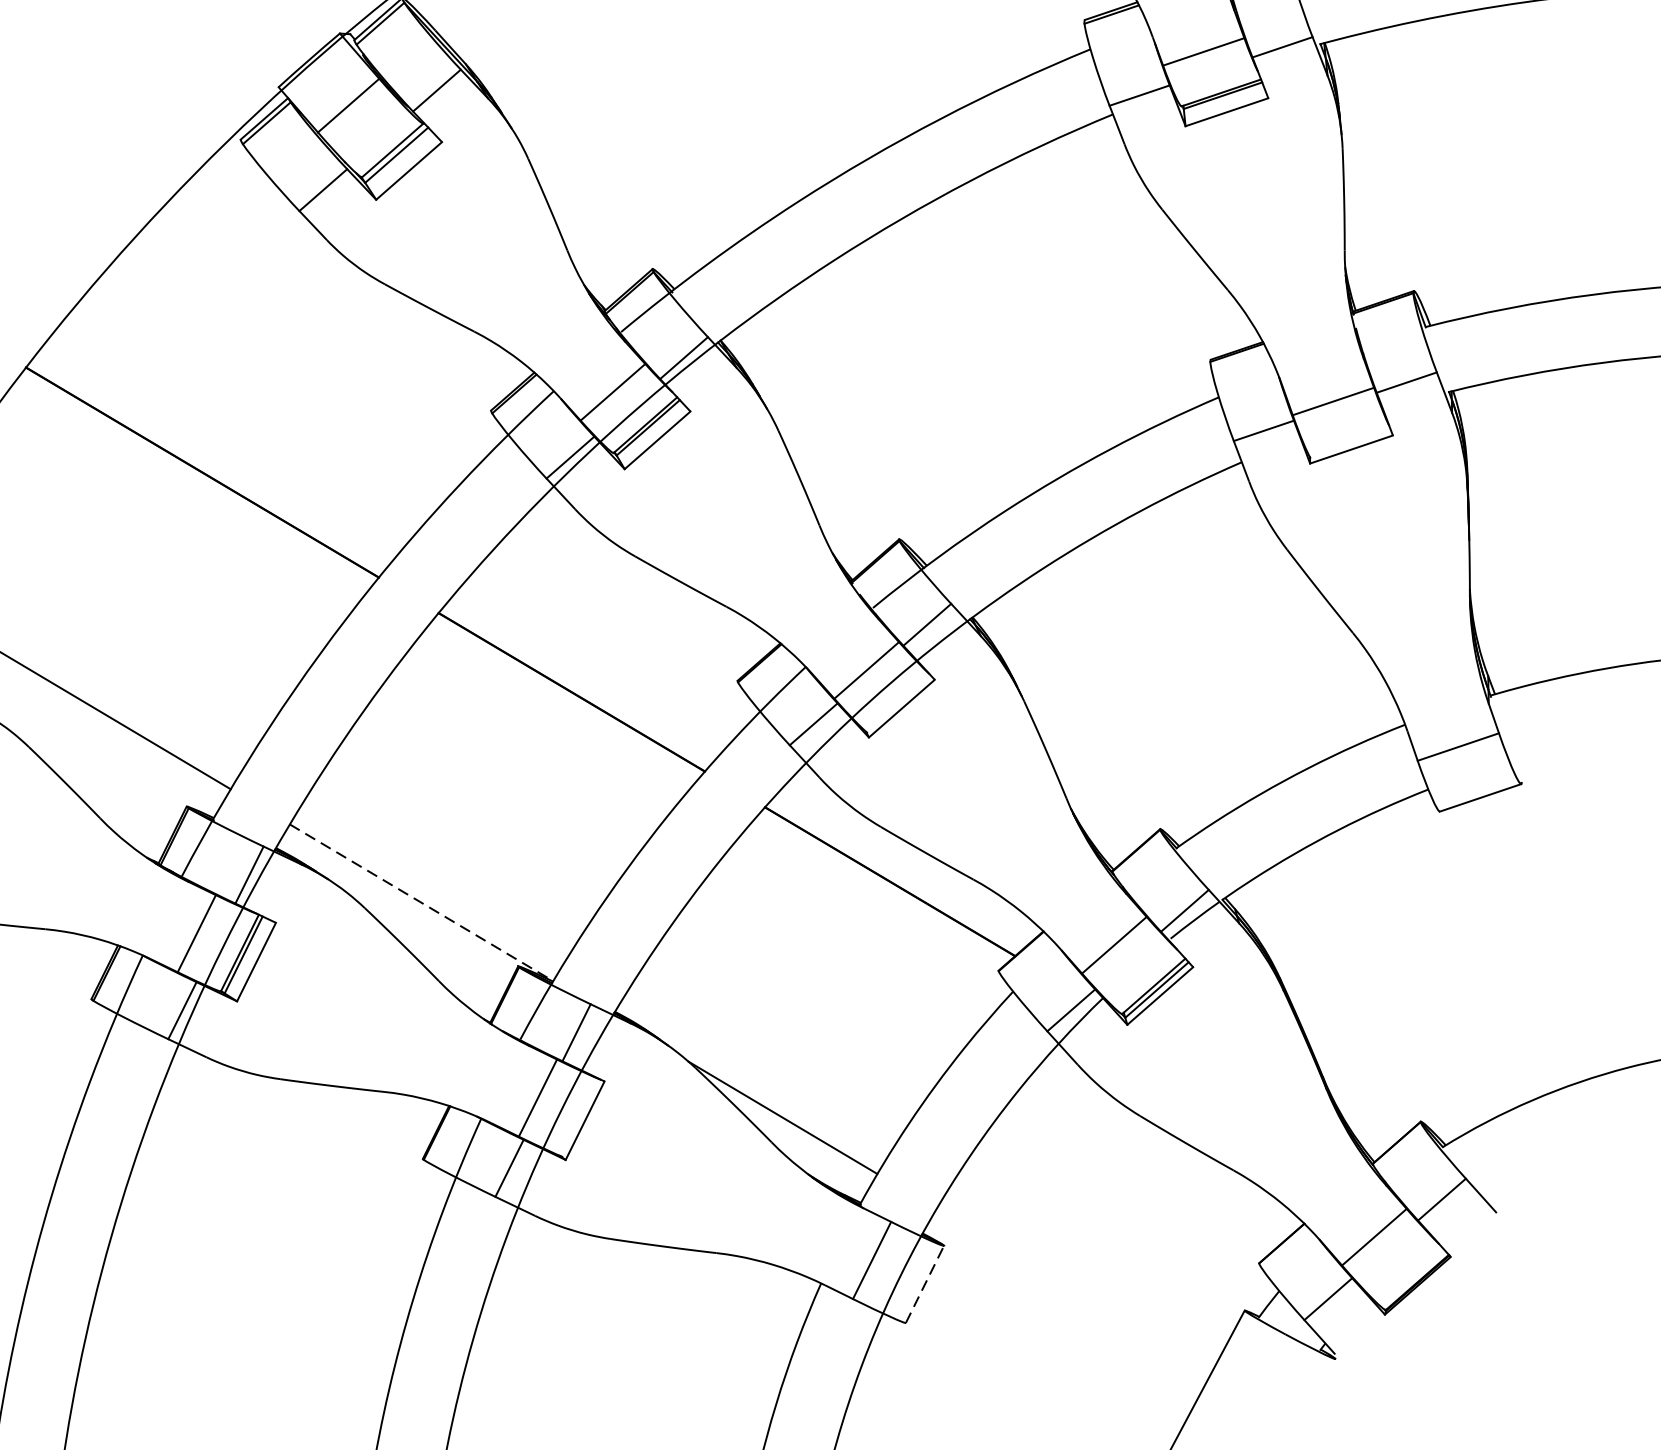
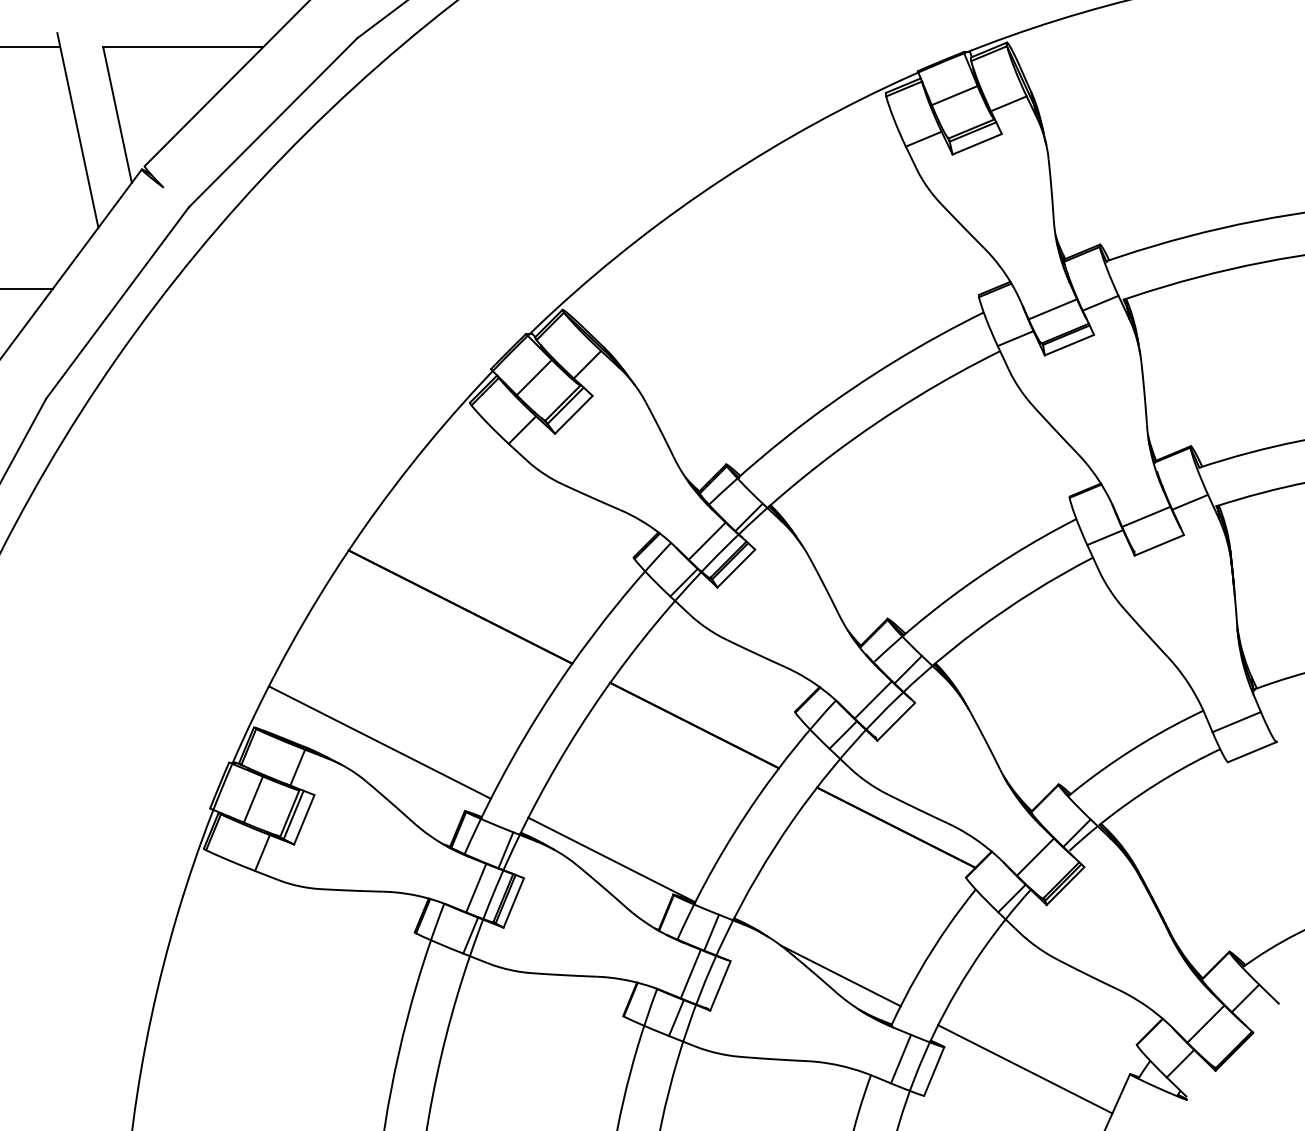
line: (421, 901) -> (611, 859), dashed -> solid
line: (925, 1284) -> (934, 1071), dashed -> solid
line: (1074, 1291) -> (1025, 1069), added

